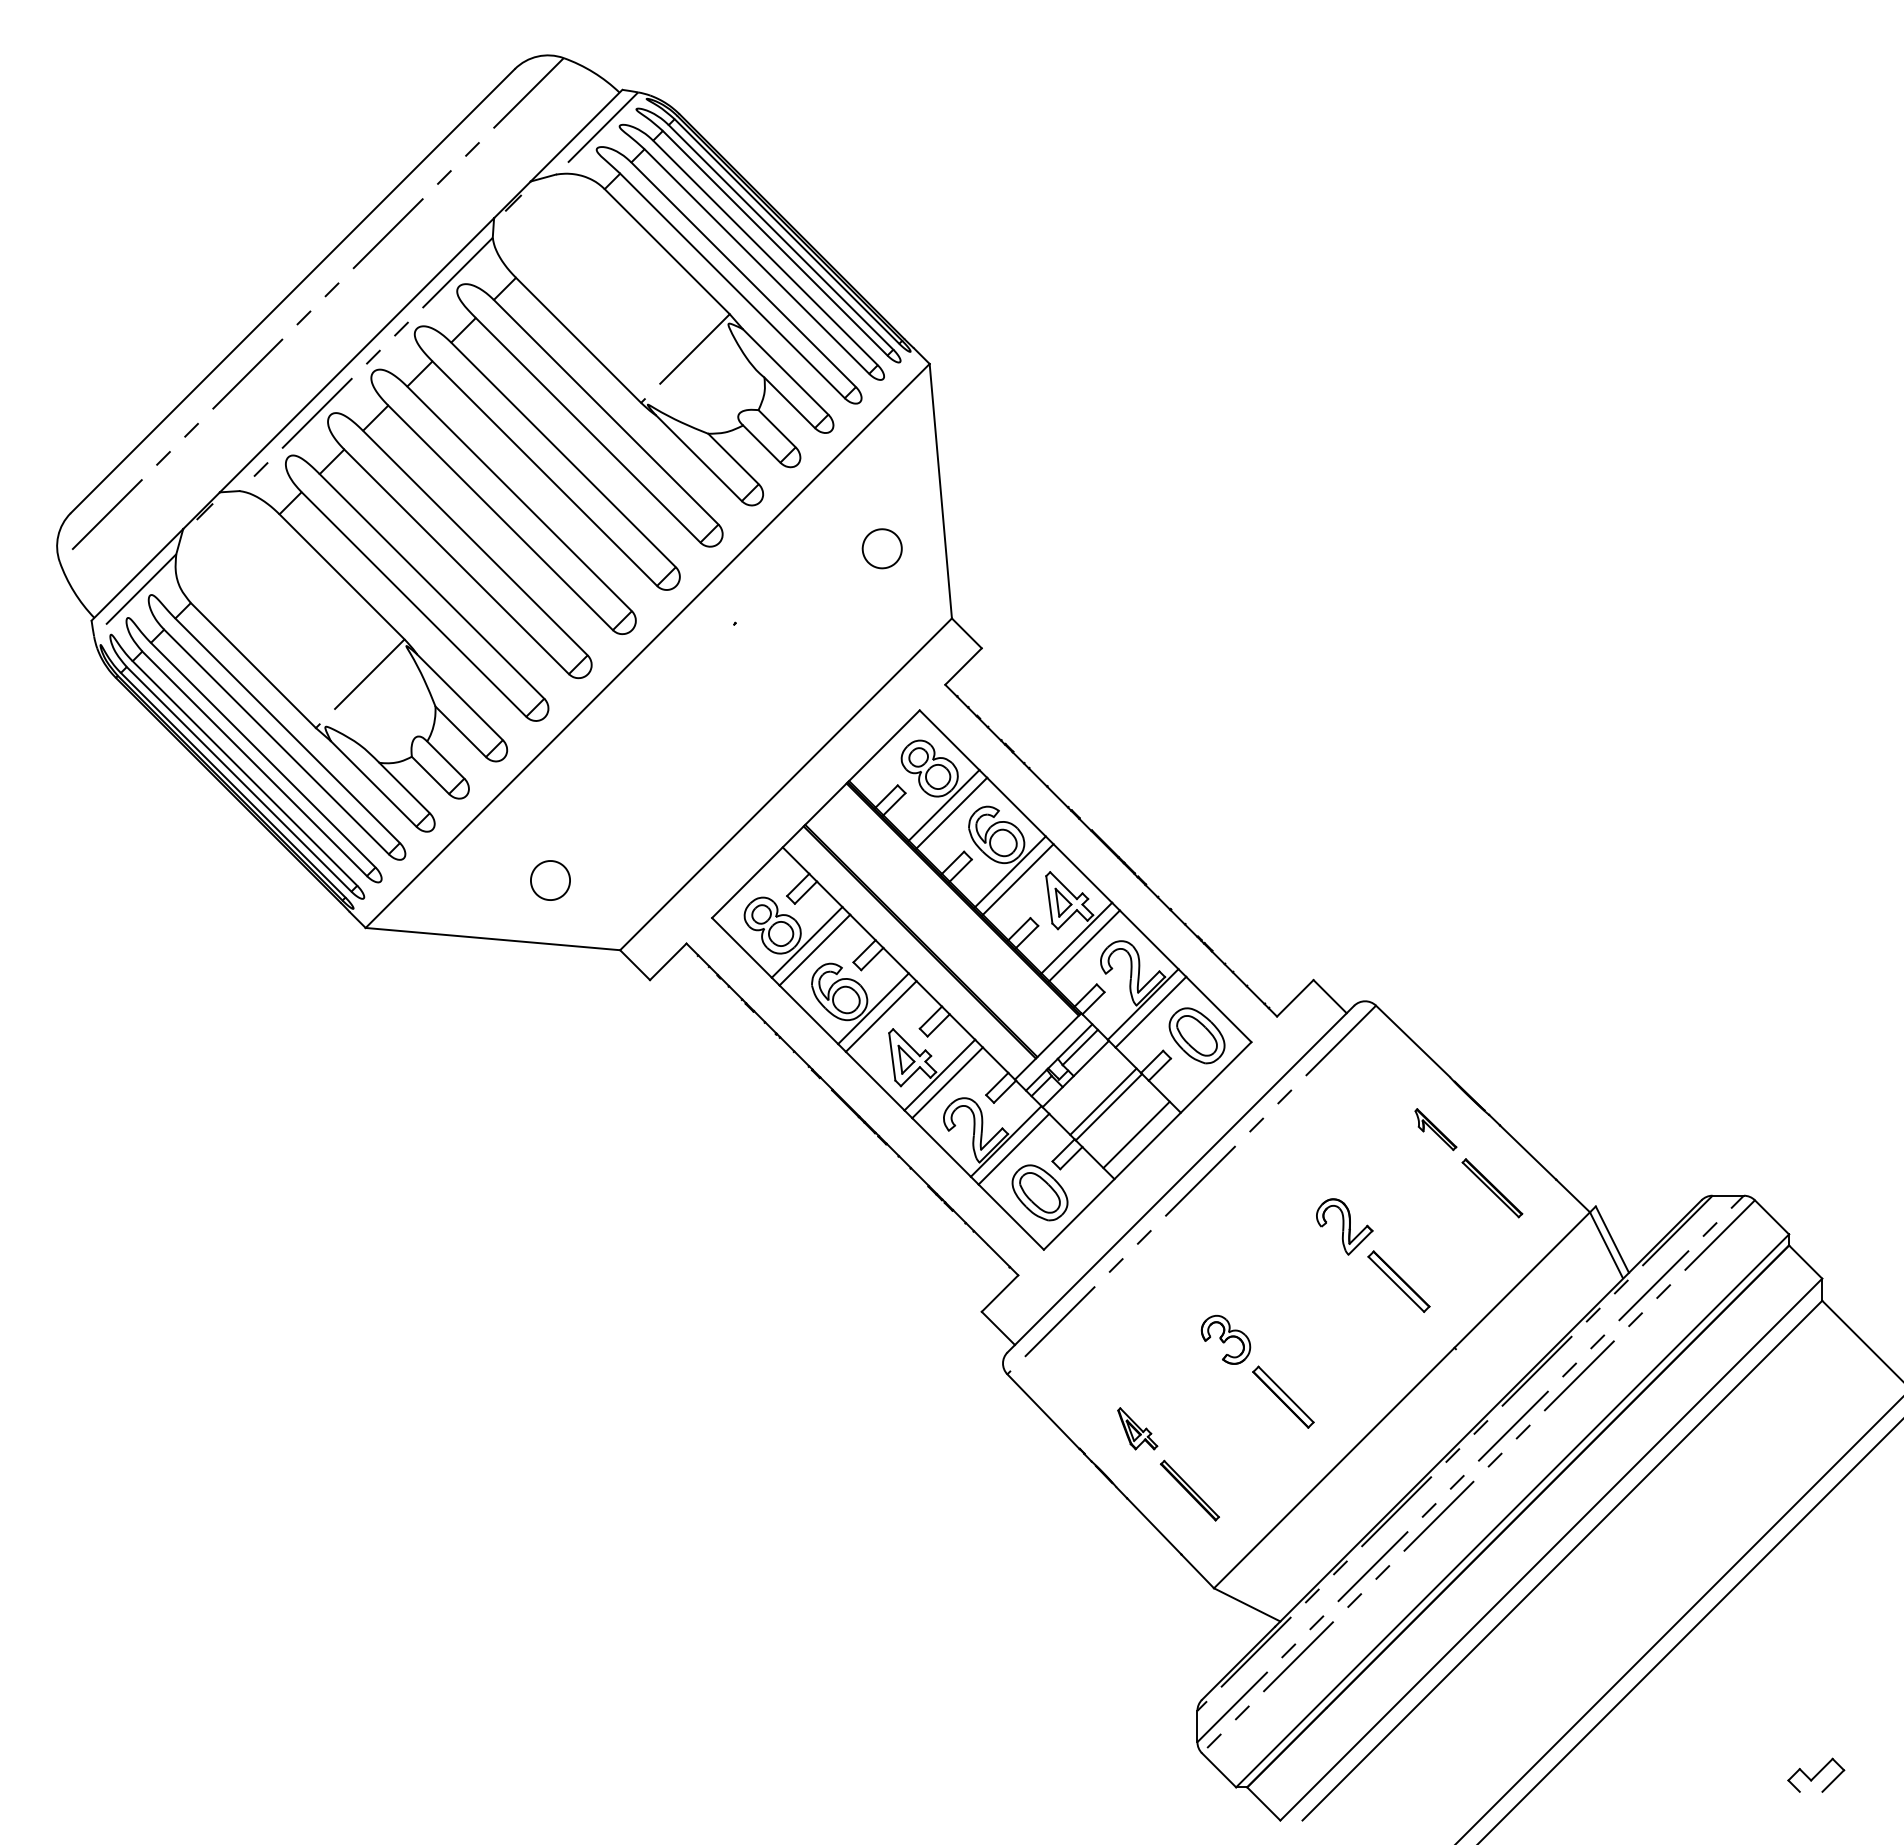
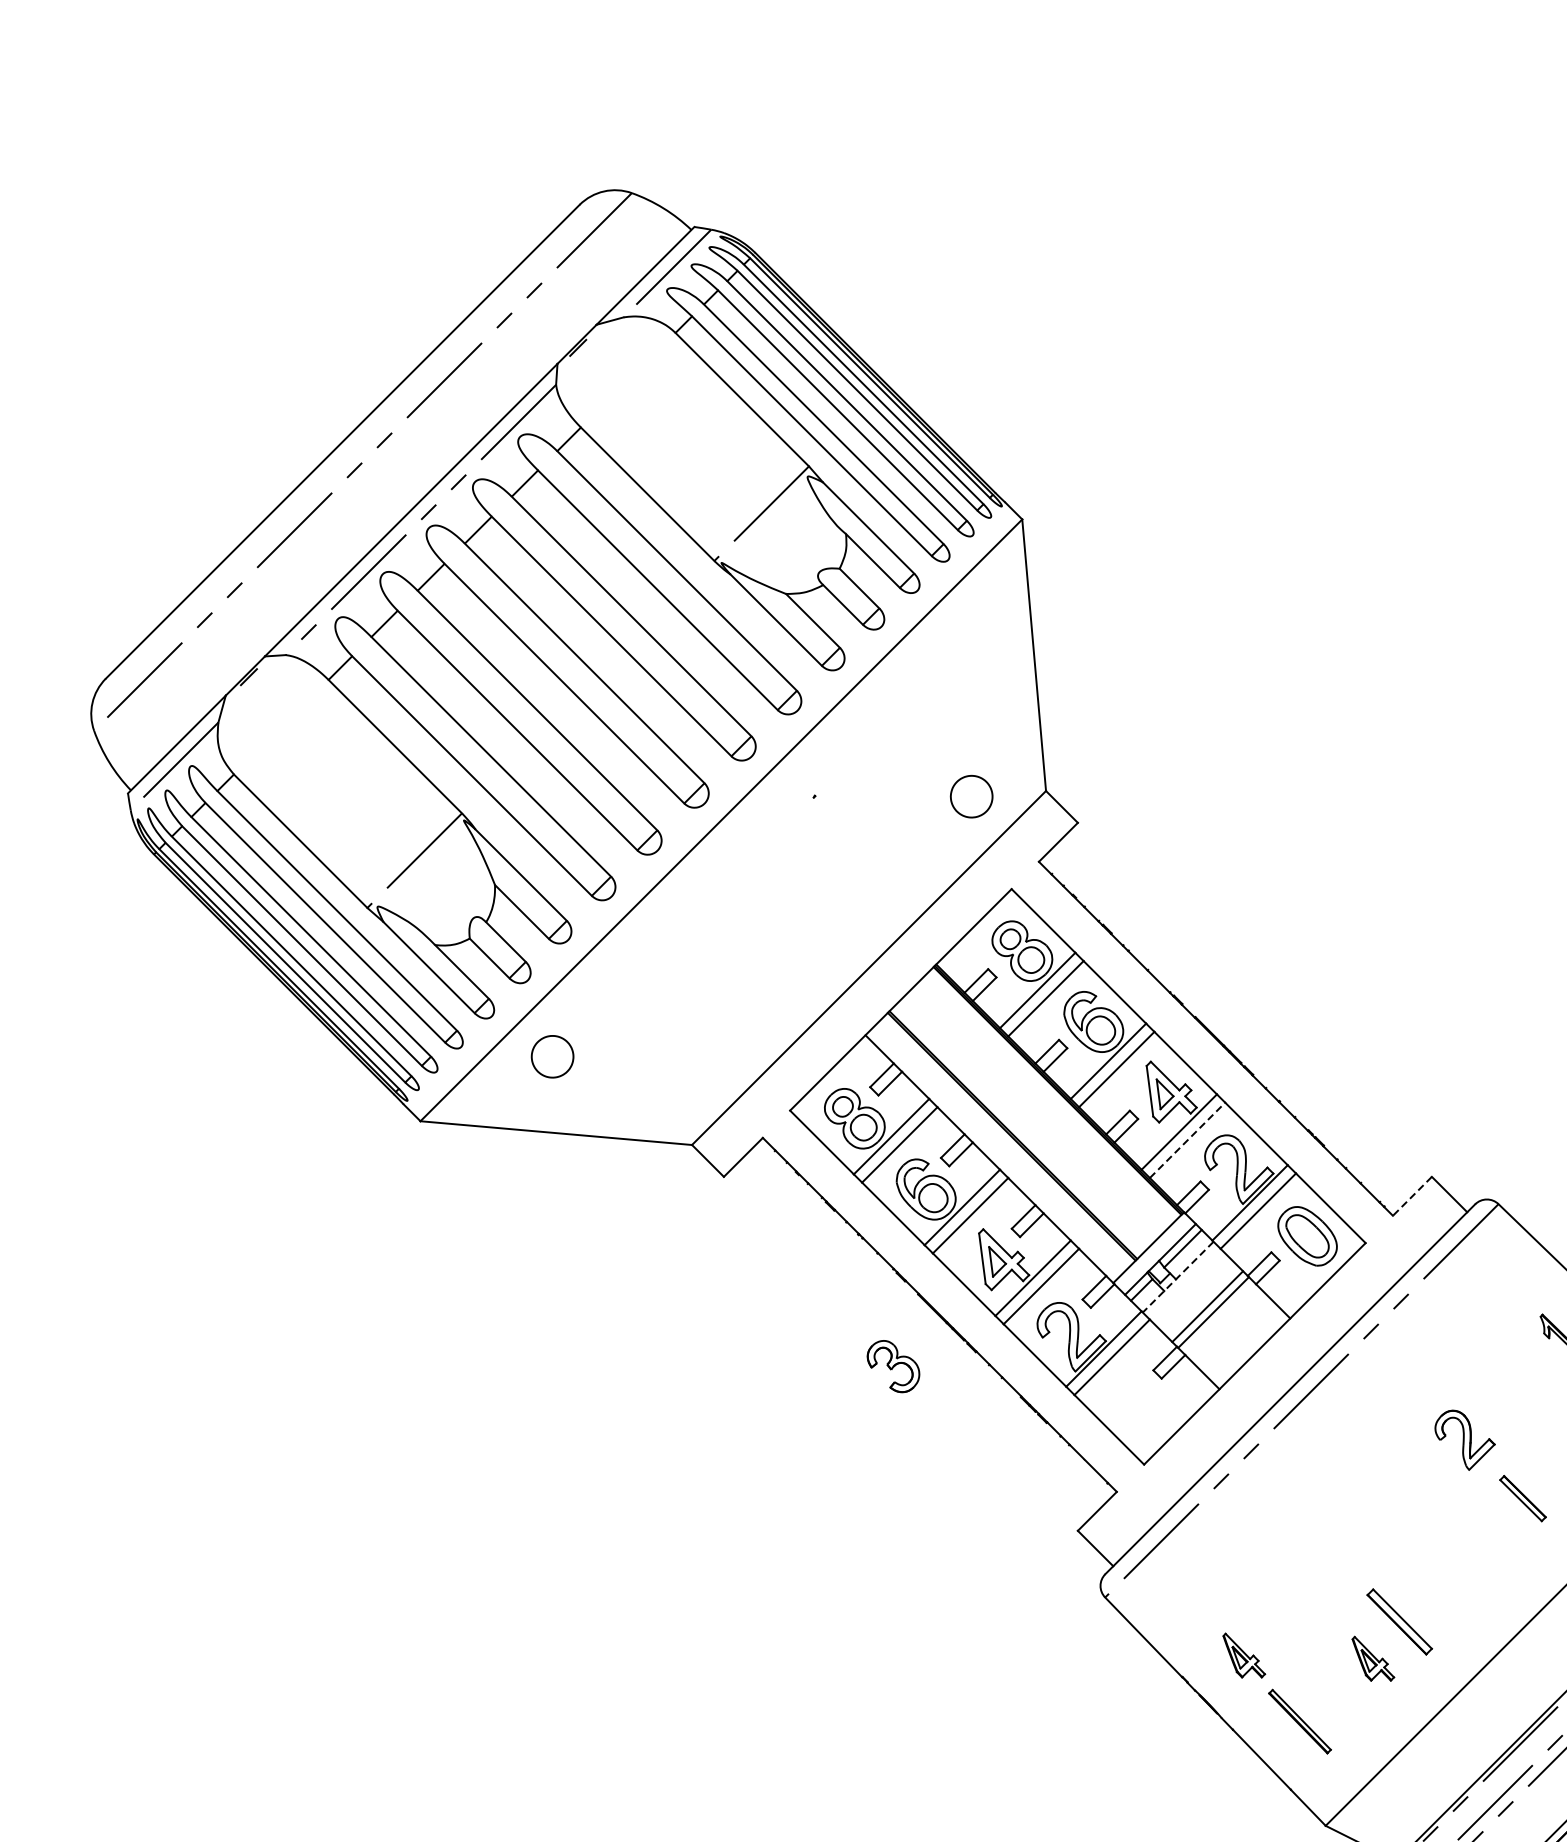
part: (881, 548) -> (970, 796), moved
part: (550, 880) -> (552, 1056), moved
line: (1084, 945) -> (1187, 1139), solid -> dashed
line: (1295, 998) -> (1412, 1196), solid -> dashed
line: (1075, 1074) -> (1177, 1277), solid -> dashed
line: (1136, 1134) -> (1242, 1341), removed
part: (1039, 1192) -> (1139, 1403), removed
part: (1398, 1281) -> (1522, 1498), size x0.7
part: (1225, 1339) -> (892, 1366), moved
part: (1258, 1431) -> (1373, 1658), added

